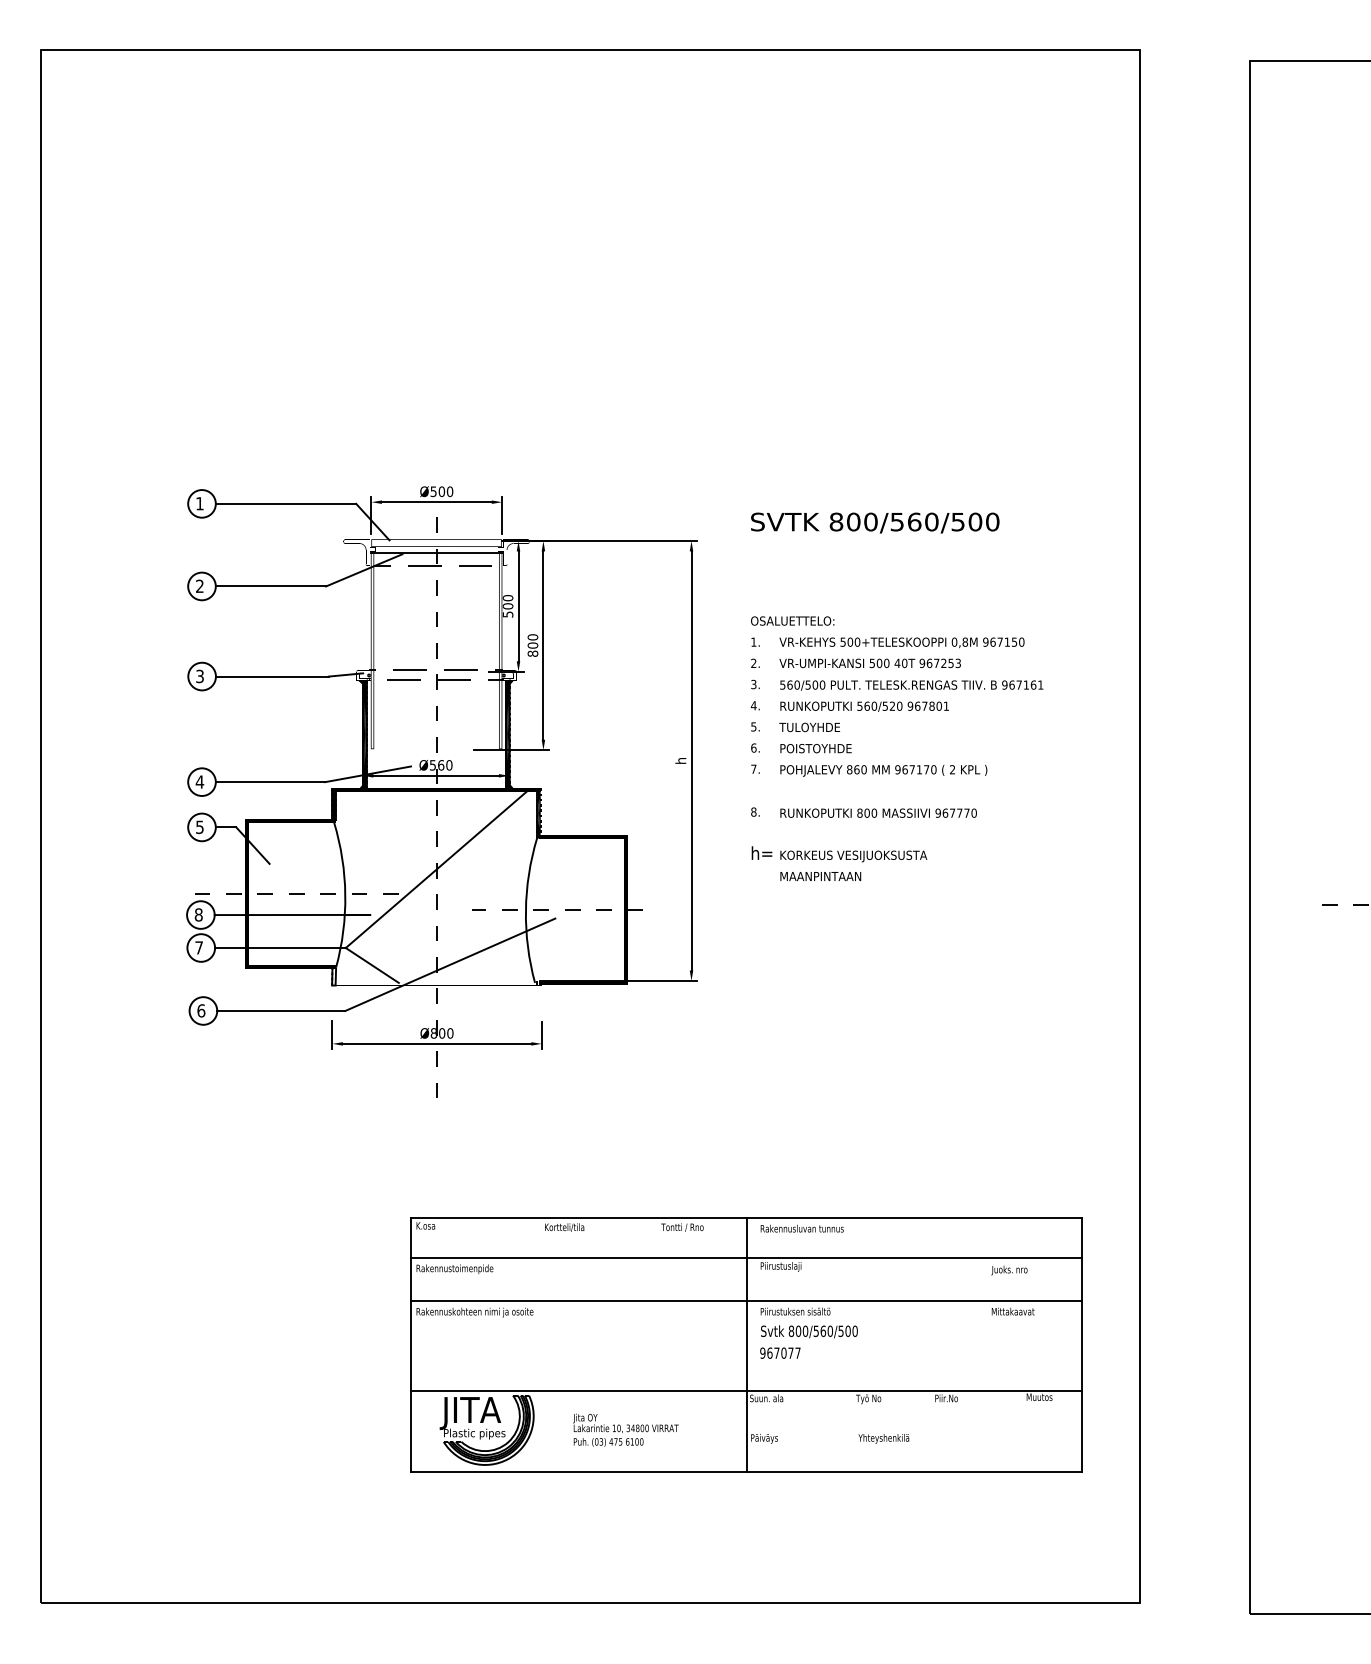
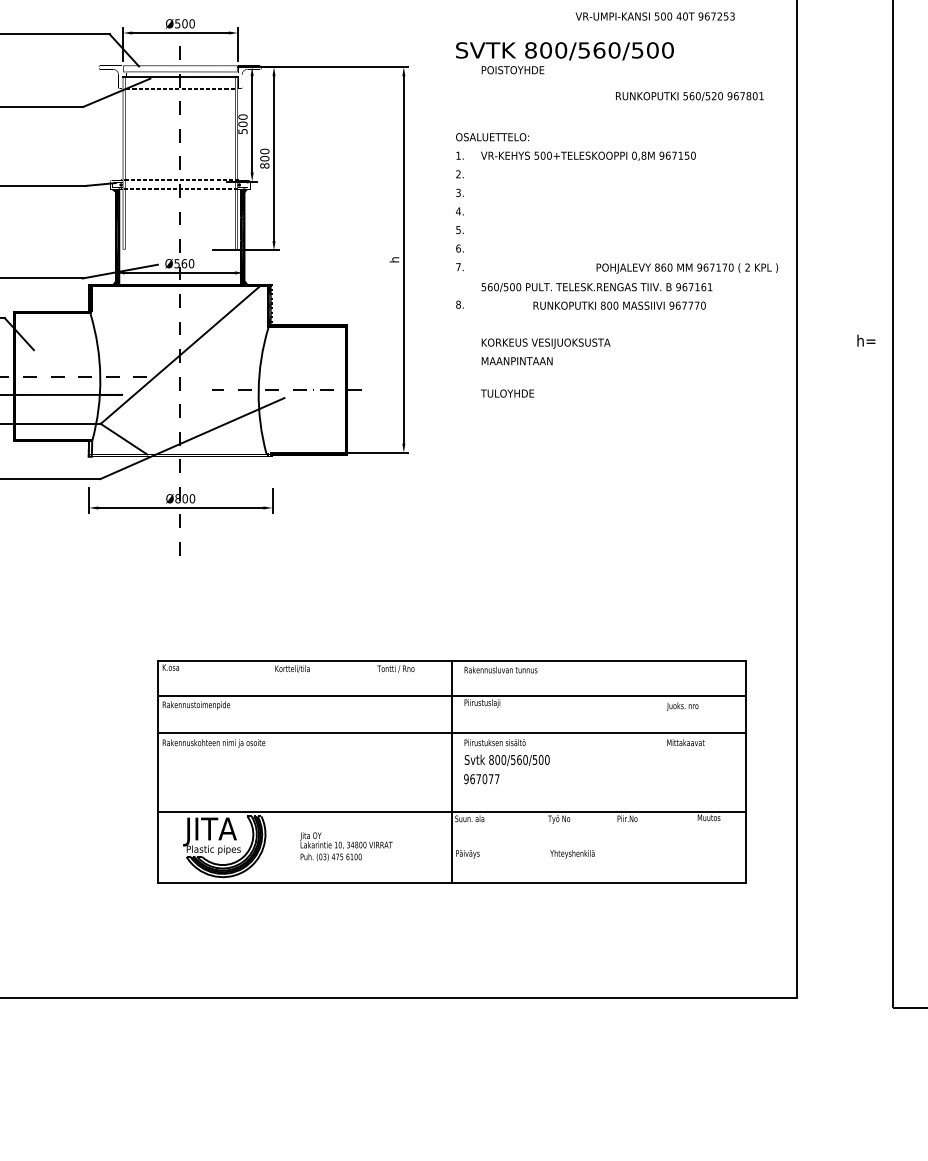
text: (869, 663) -> (654, 16), moved
text: (911, 685) -> (596, 287), moved
text: (864, 706) -> (689, 96), moved
text: (809, 727) -> (507, 393), moved
text: (815, 748) -> (512, 70), moved
text: (883, 770) -> (687, 268), moved
text: (878, 812) -> (619, 305), moved
text: (761, 852) -> (865, 340), moved

